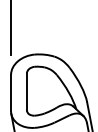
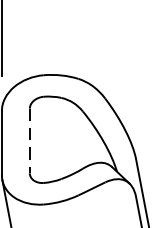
line: (26, 92) -> (29, 142), solid -> dashed

